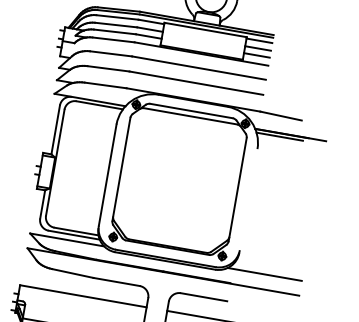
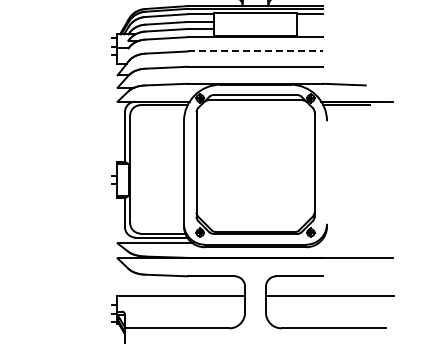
line: (258, 49) -> (310, 22), removed
line: (256, 55) -> (310, 29), removed
line: (198, 68) -> (255, 51), solid -> dashed
line: (264, 274) -> (355, 243), removed

